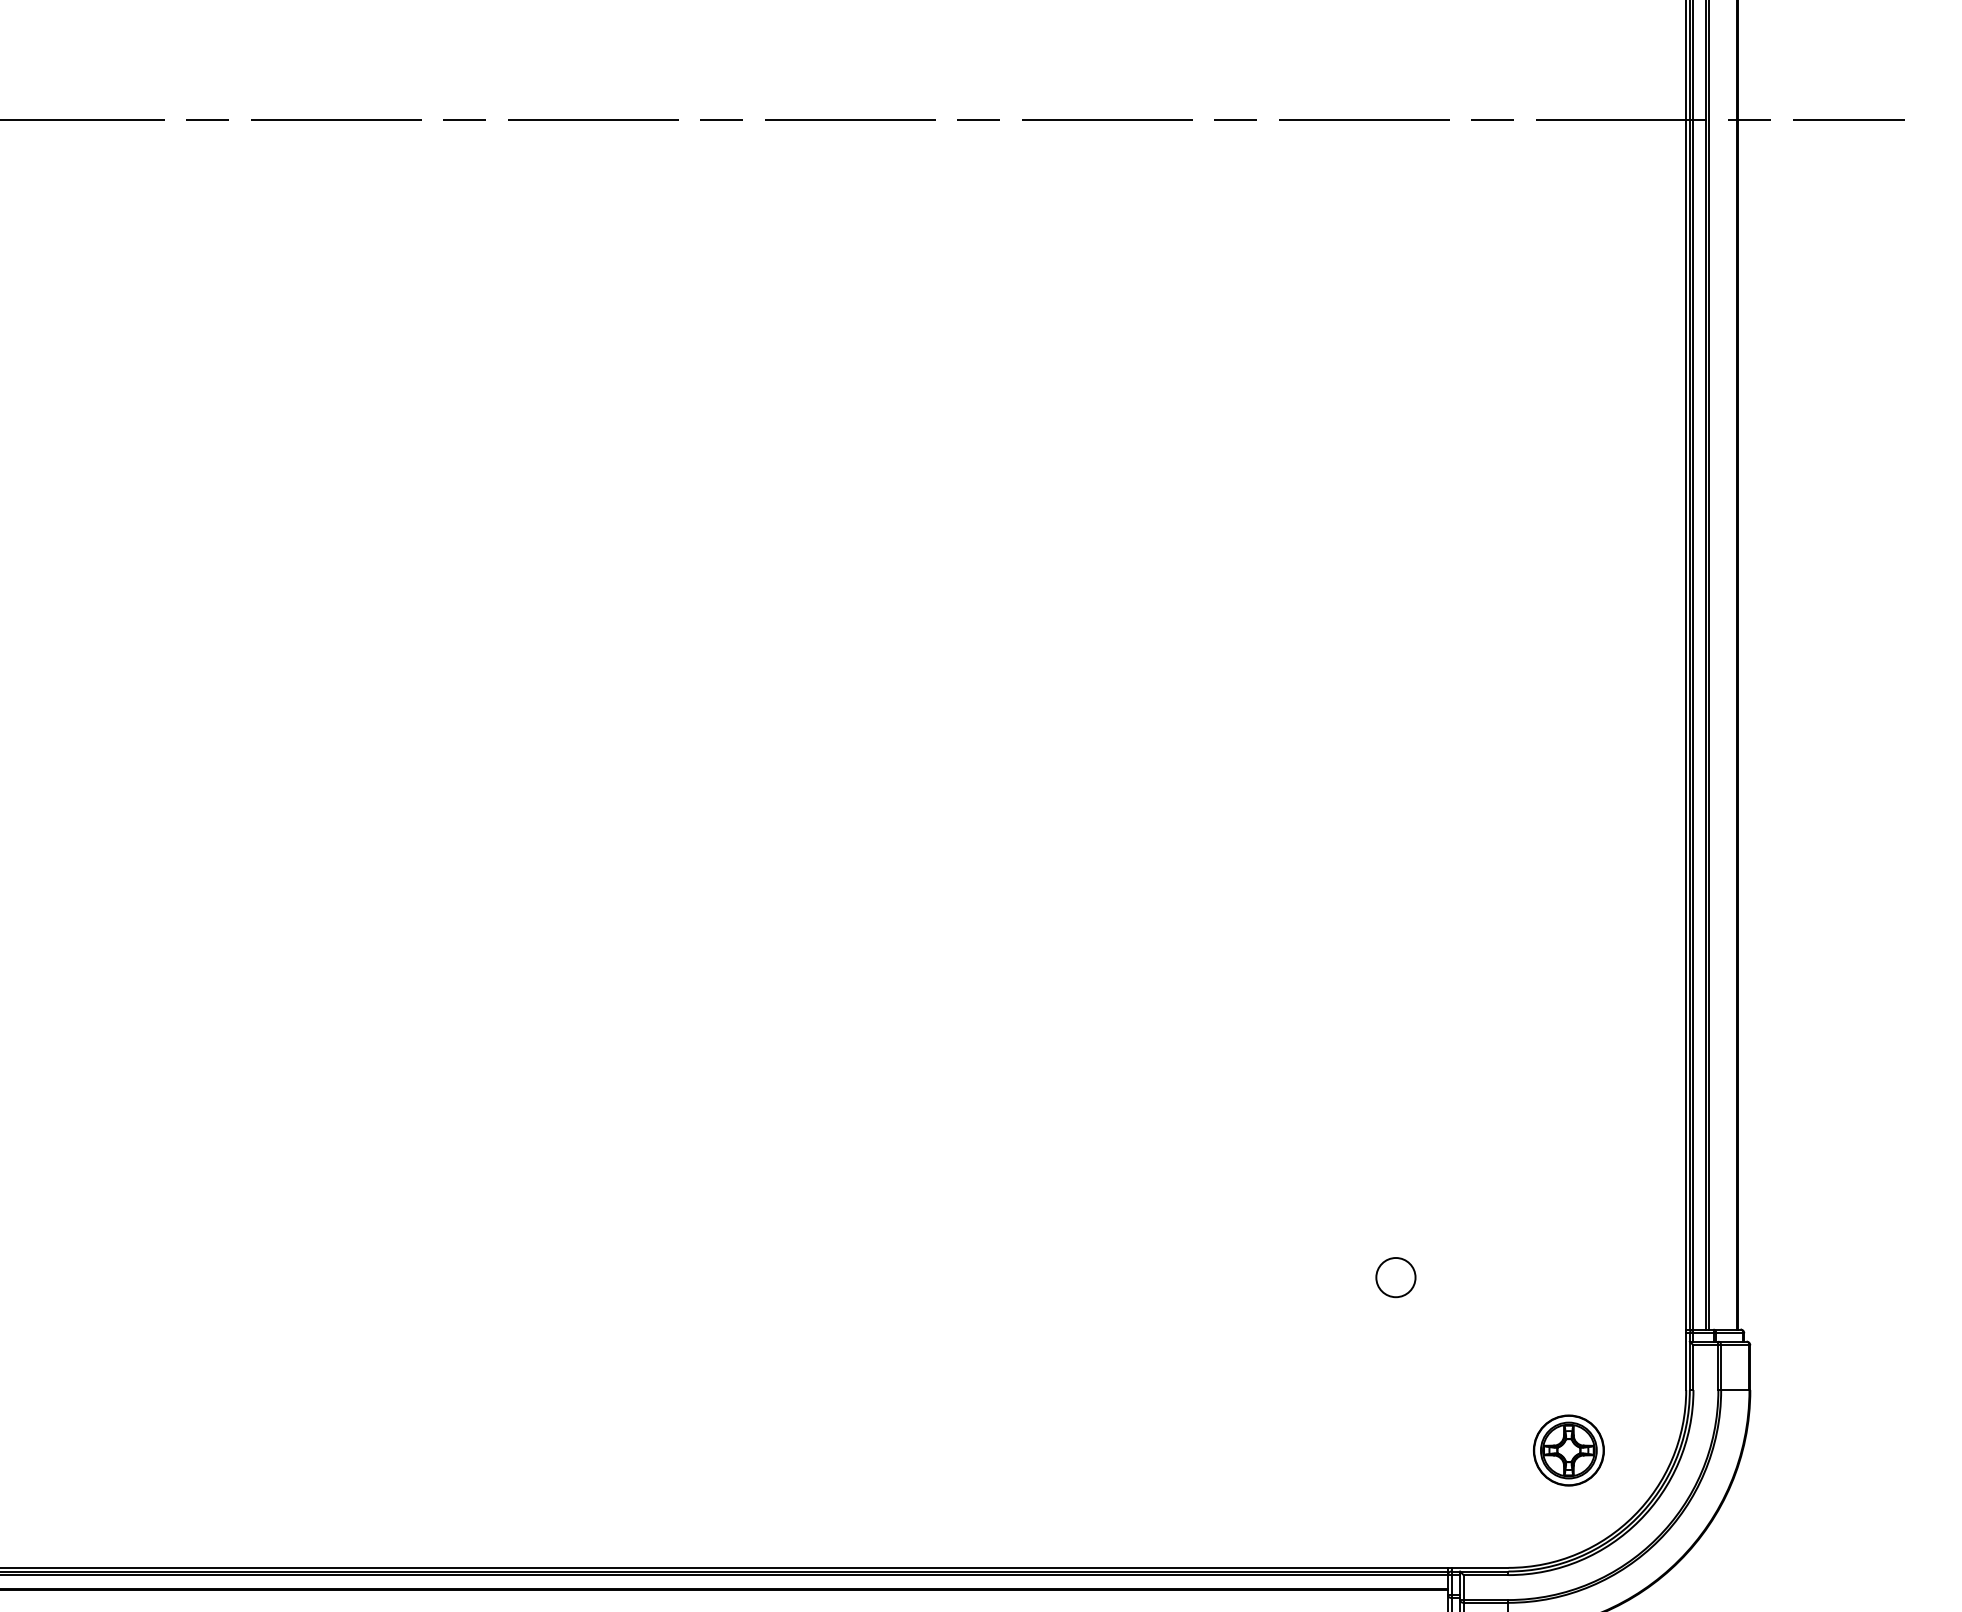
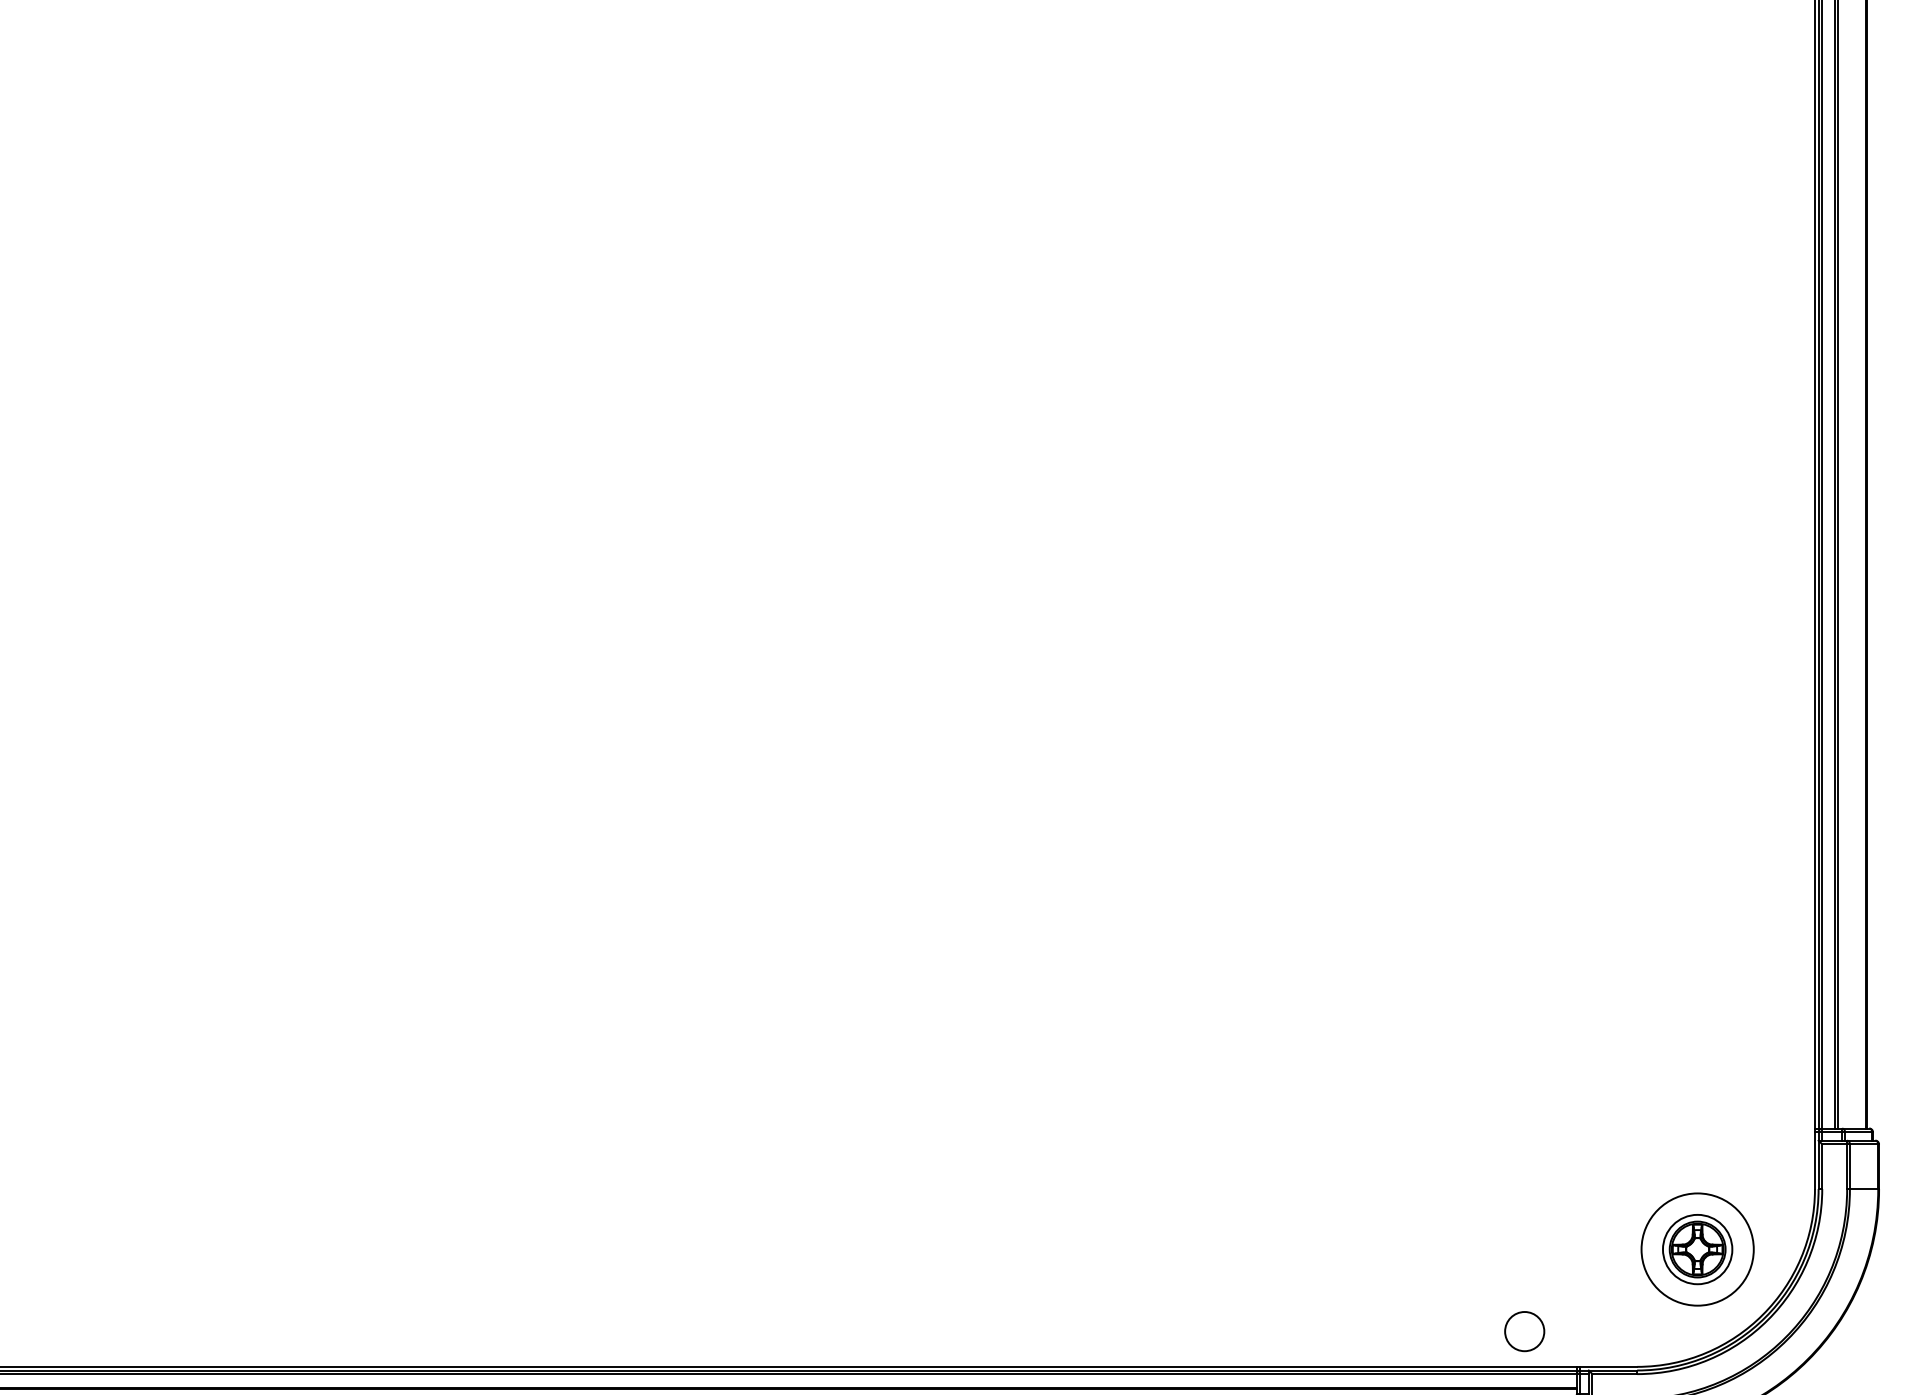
circle: (1395, 1277) -> (1524, 1331), moved
circle: (1568, 1450) -> (1697, 1249), size x1.6

